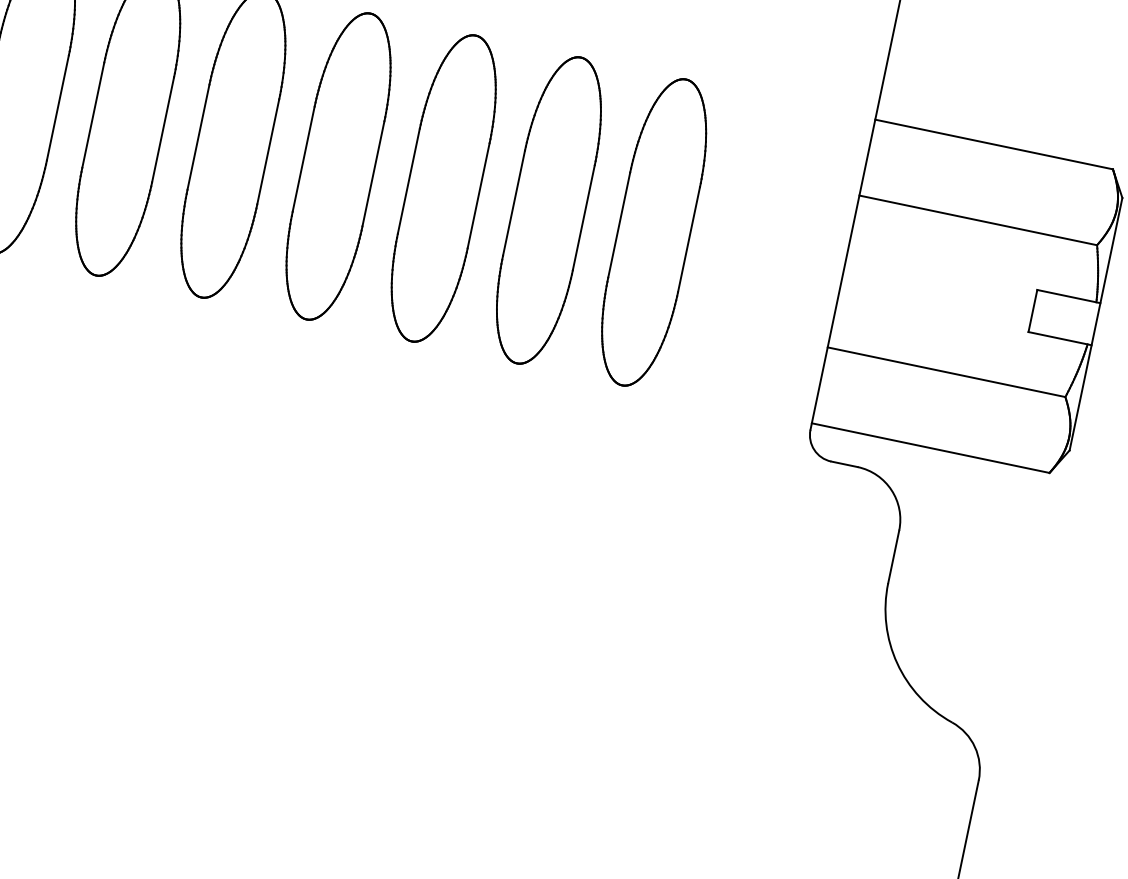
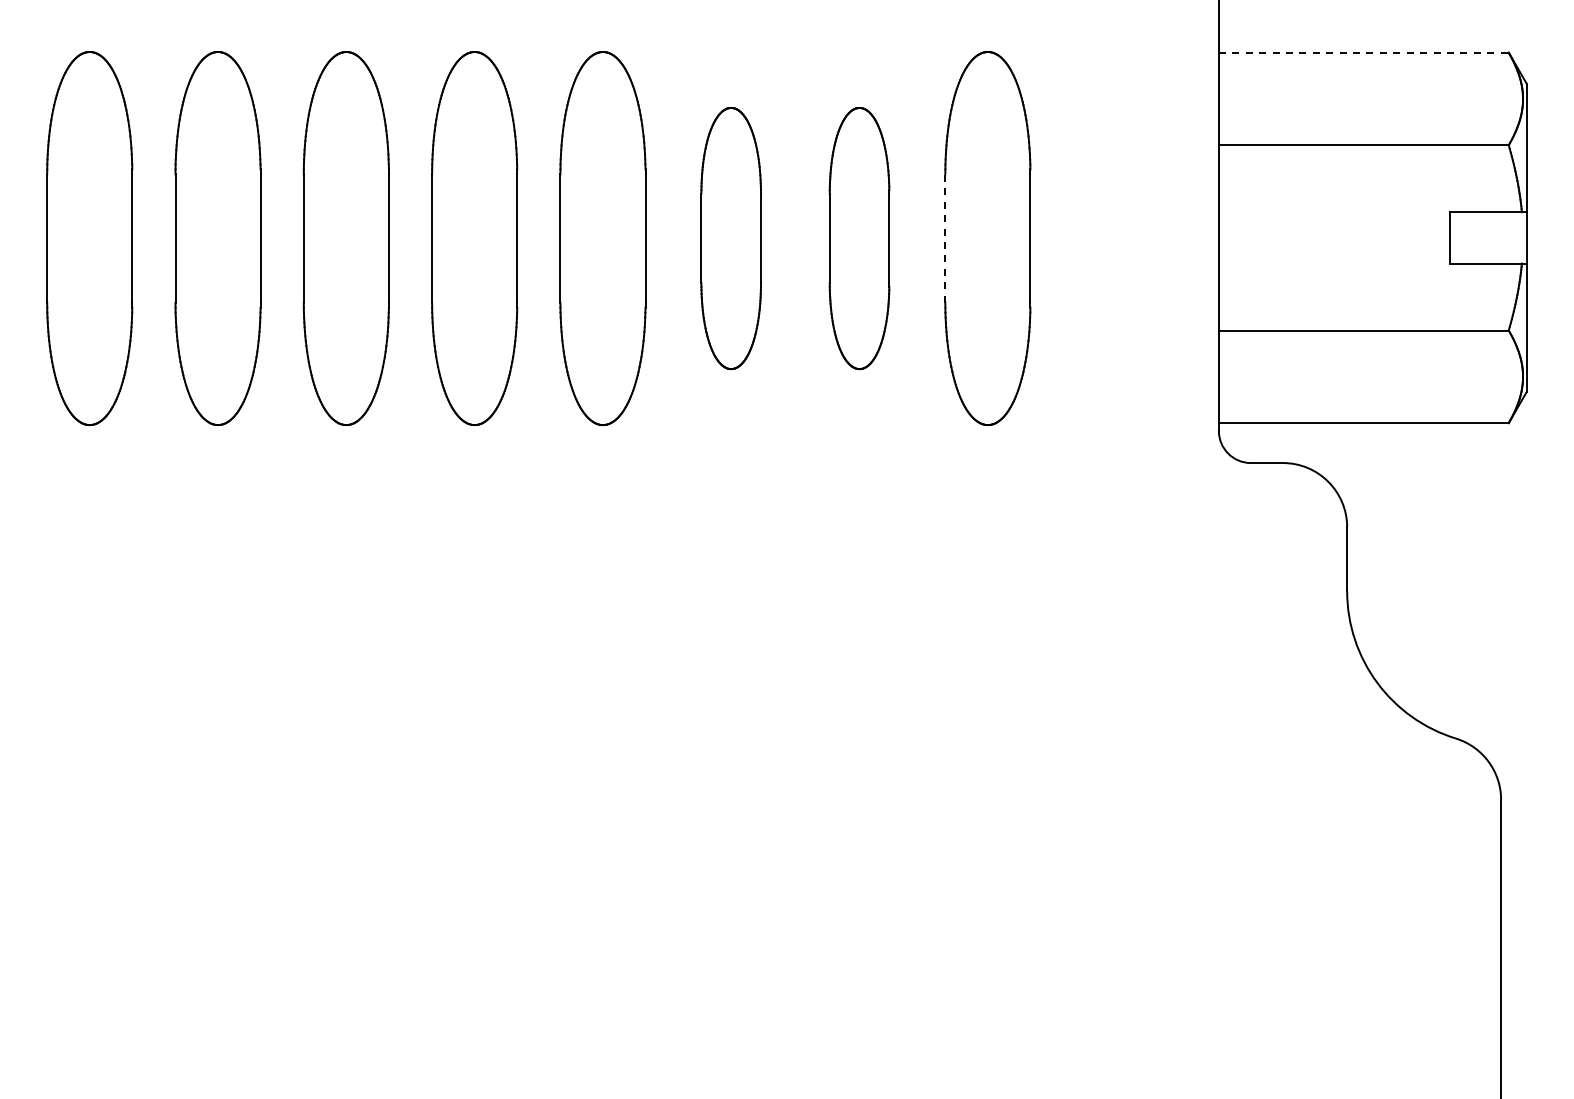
line: (993, 144) -> (1363, 52), solid -> dashed
part: (443, 188) -> (730, 238), size x0.7
part: (548, 210) -> (859, 238), size x0.7
line: (619, 225) -> (945, 238), solid -> dashed

